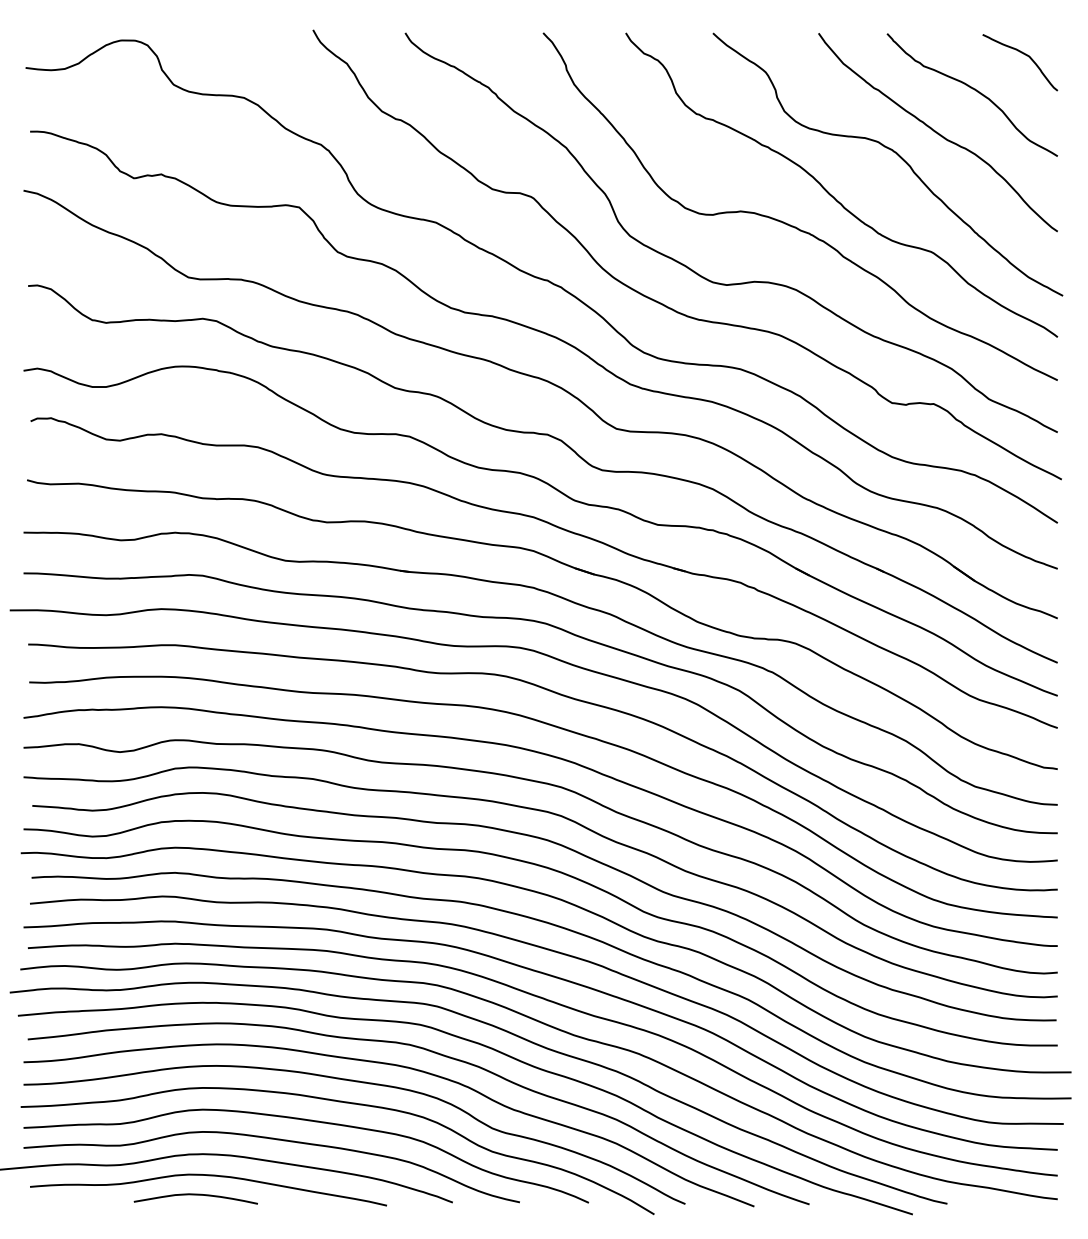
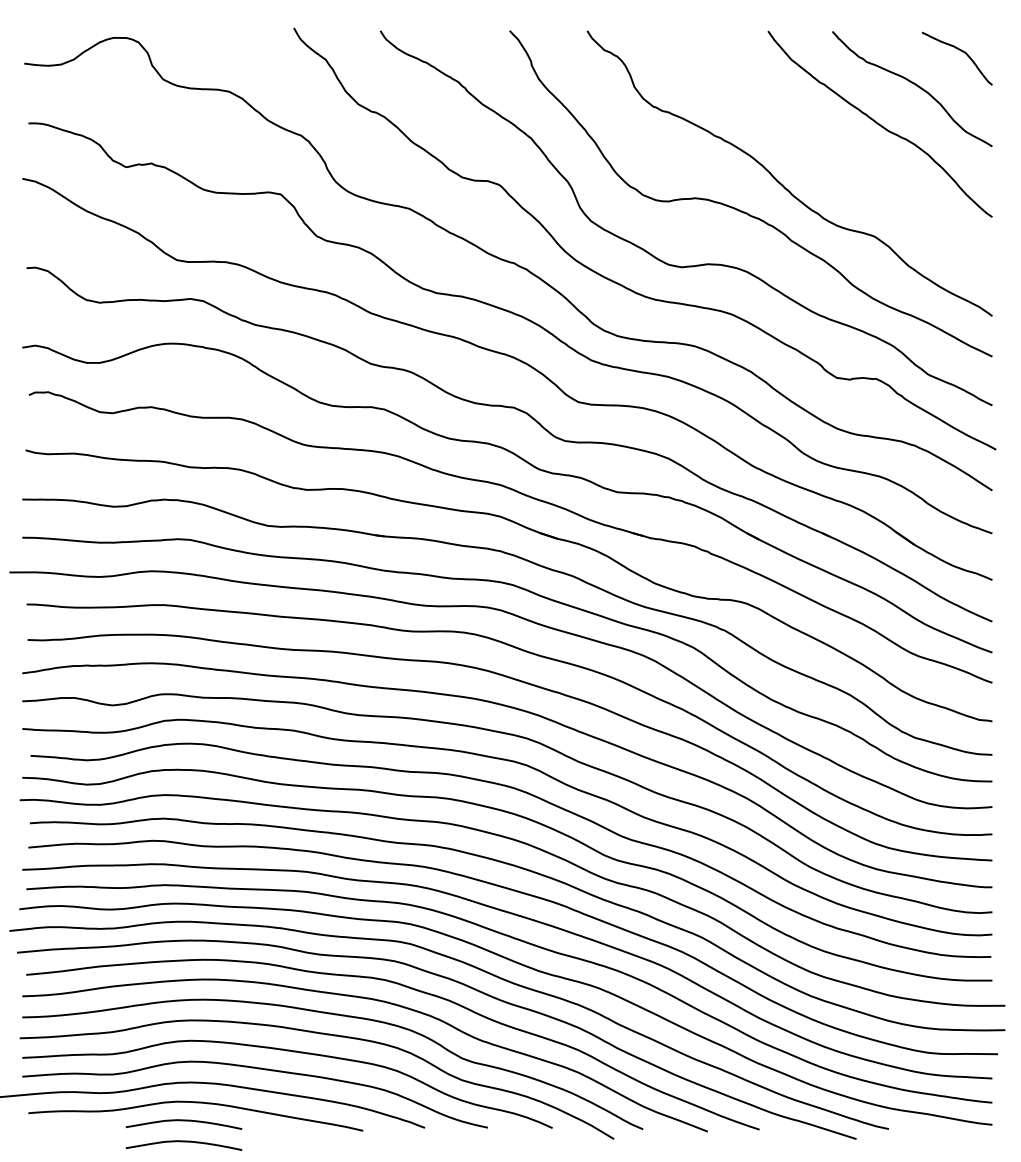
curve: (896, 155) -> (841, 145), removed
curve: (195, 1218) -> (183, 1142), added

